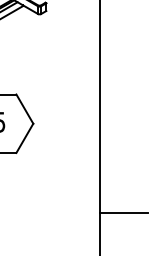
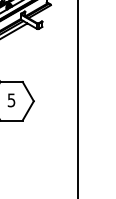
line: (123, 212) -> (93, 159), removed

